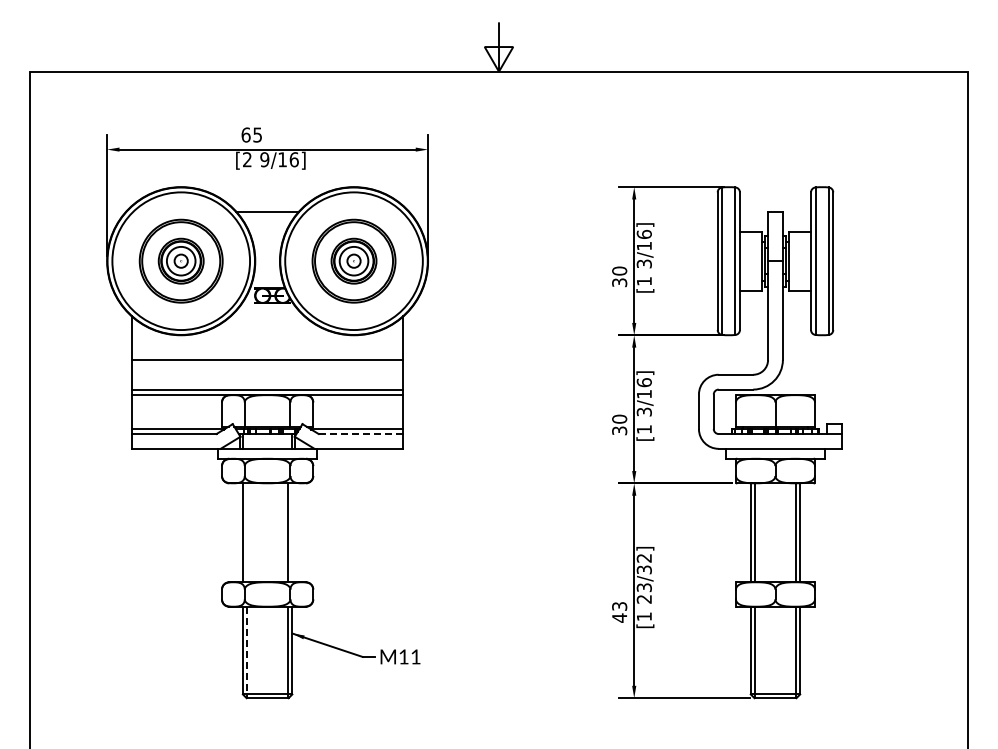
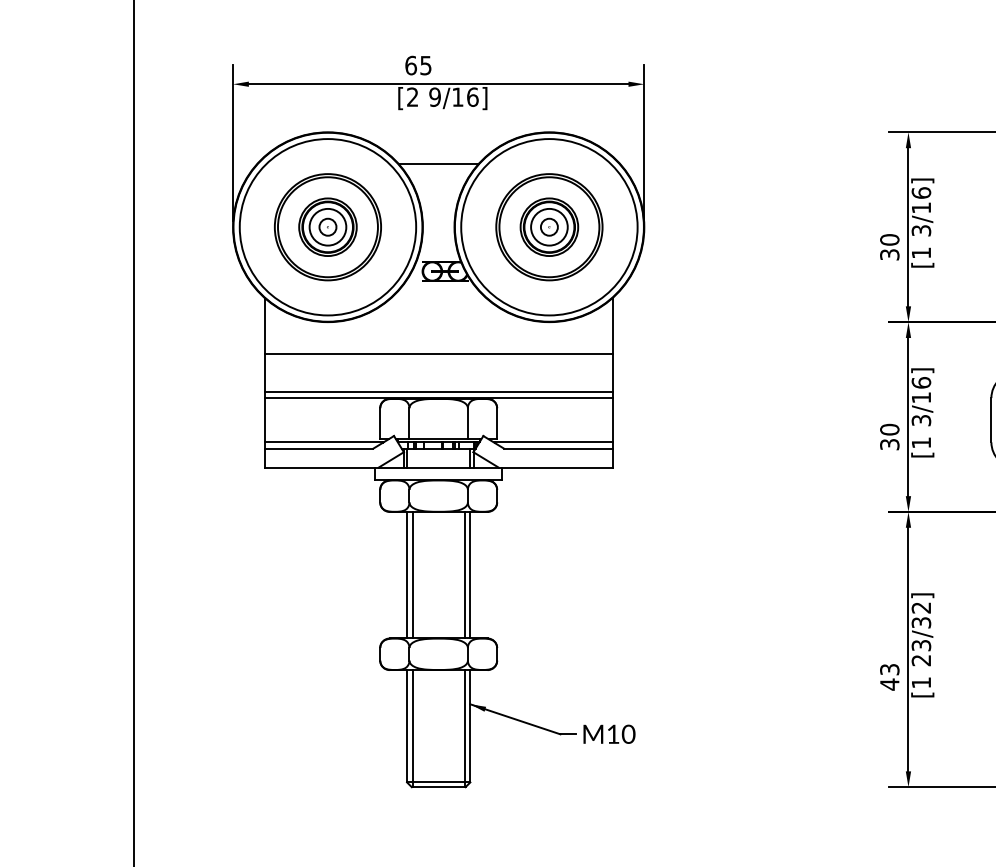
line: (360, 434) -> (557, 449), dashed -> solid
line: (247, 532) -> (412, 574), added
line: (292, 532) -> (470, 574), added
line: (247, 652) -> (412, 728), dashed -> solid
text: (415, 656) -> (628, 733), M11 -> M10

